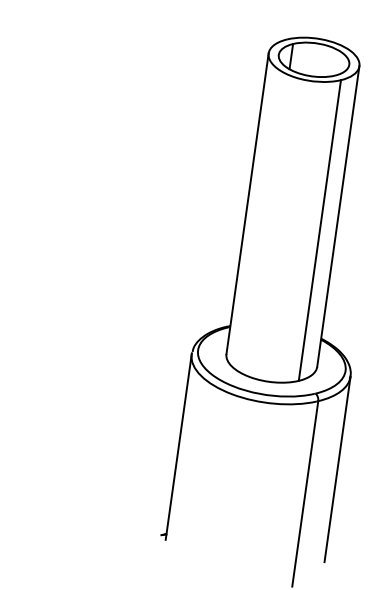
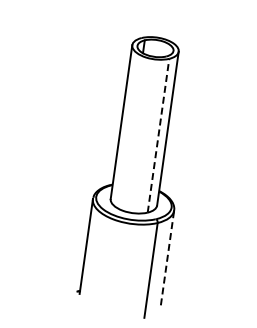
line: (319, 230) -> (158, 135), solid -> dashed
line: (337, 468) -> (167, 257), solid -> dashed

